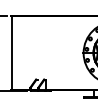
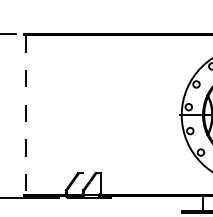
line: (11, 53) -> (25, 116), solid -> dashed

